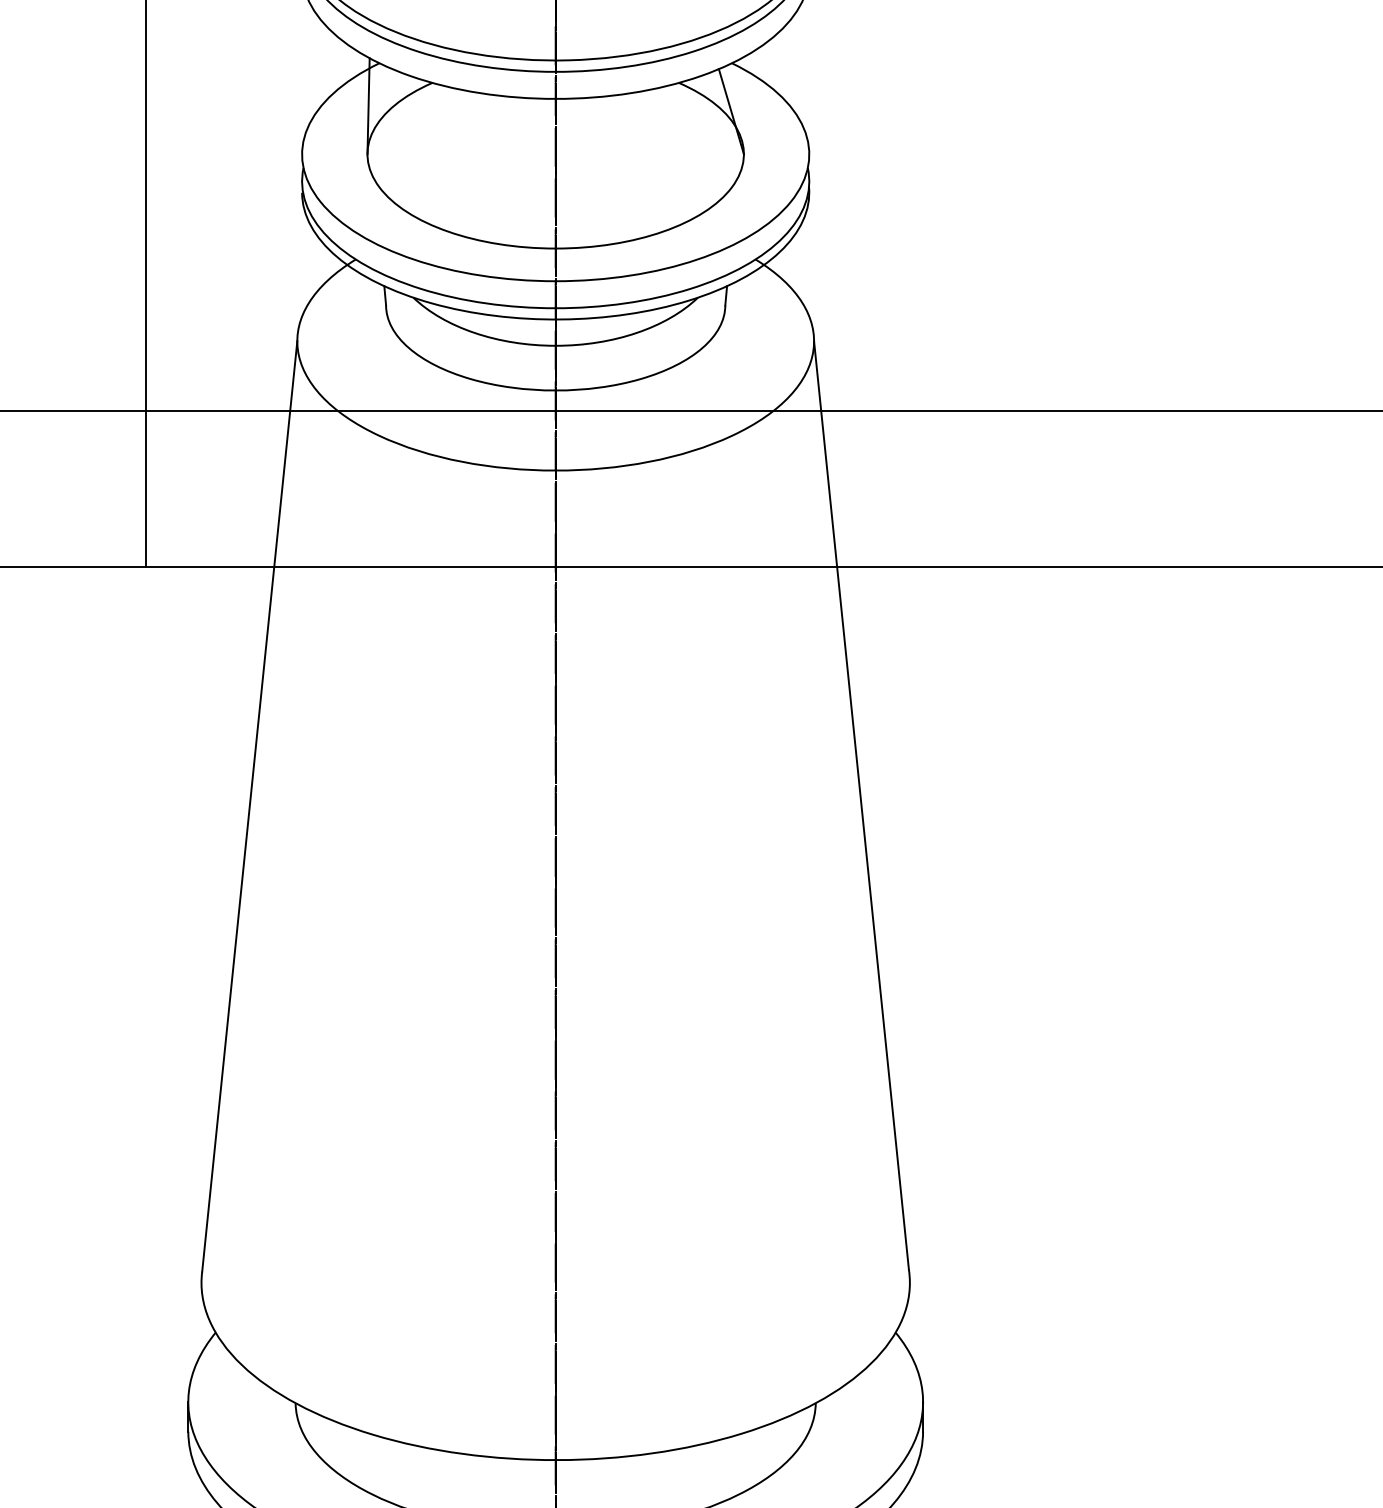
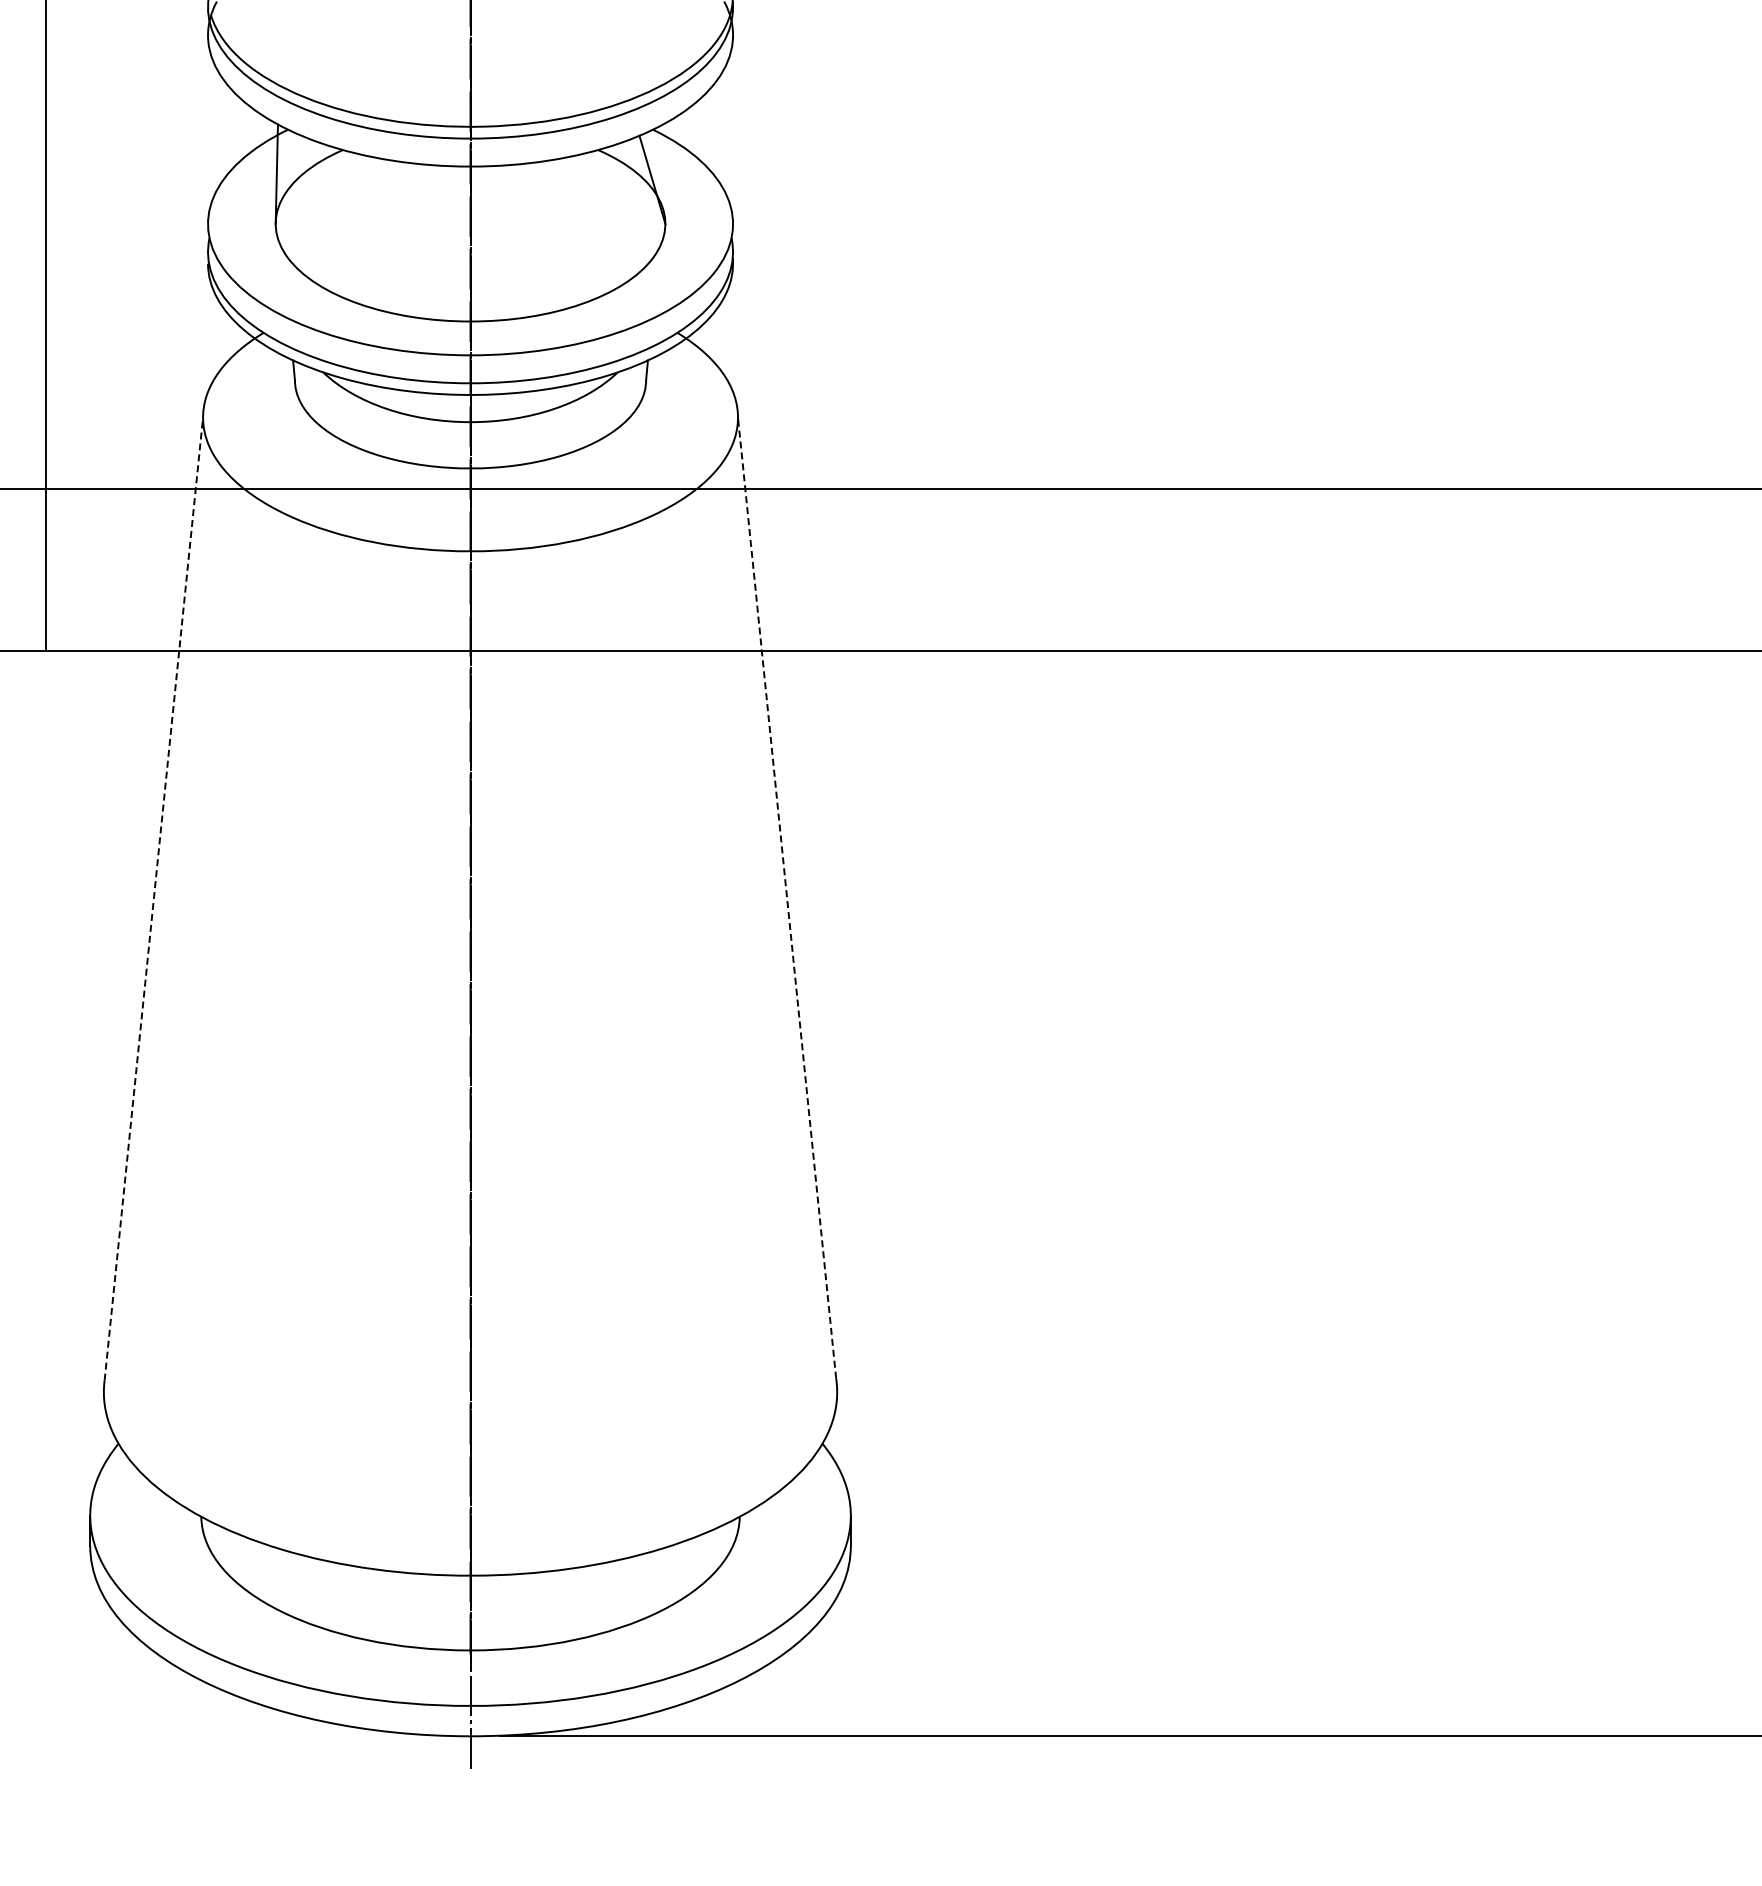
line: (861, 805) -> (787, 898), solid -> dashed
line: (249, 806) -> (153, 899), solid -> dashed

